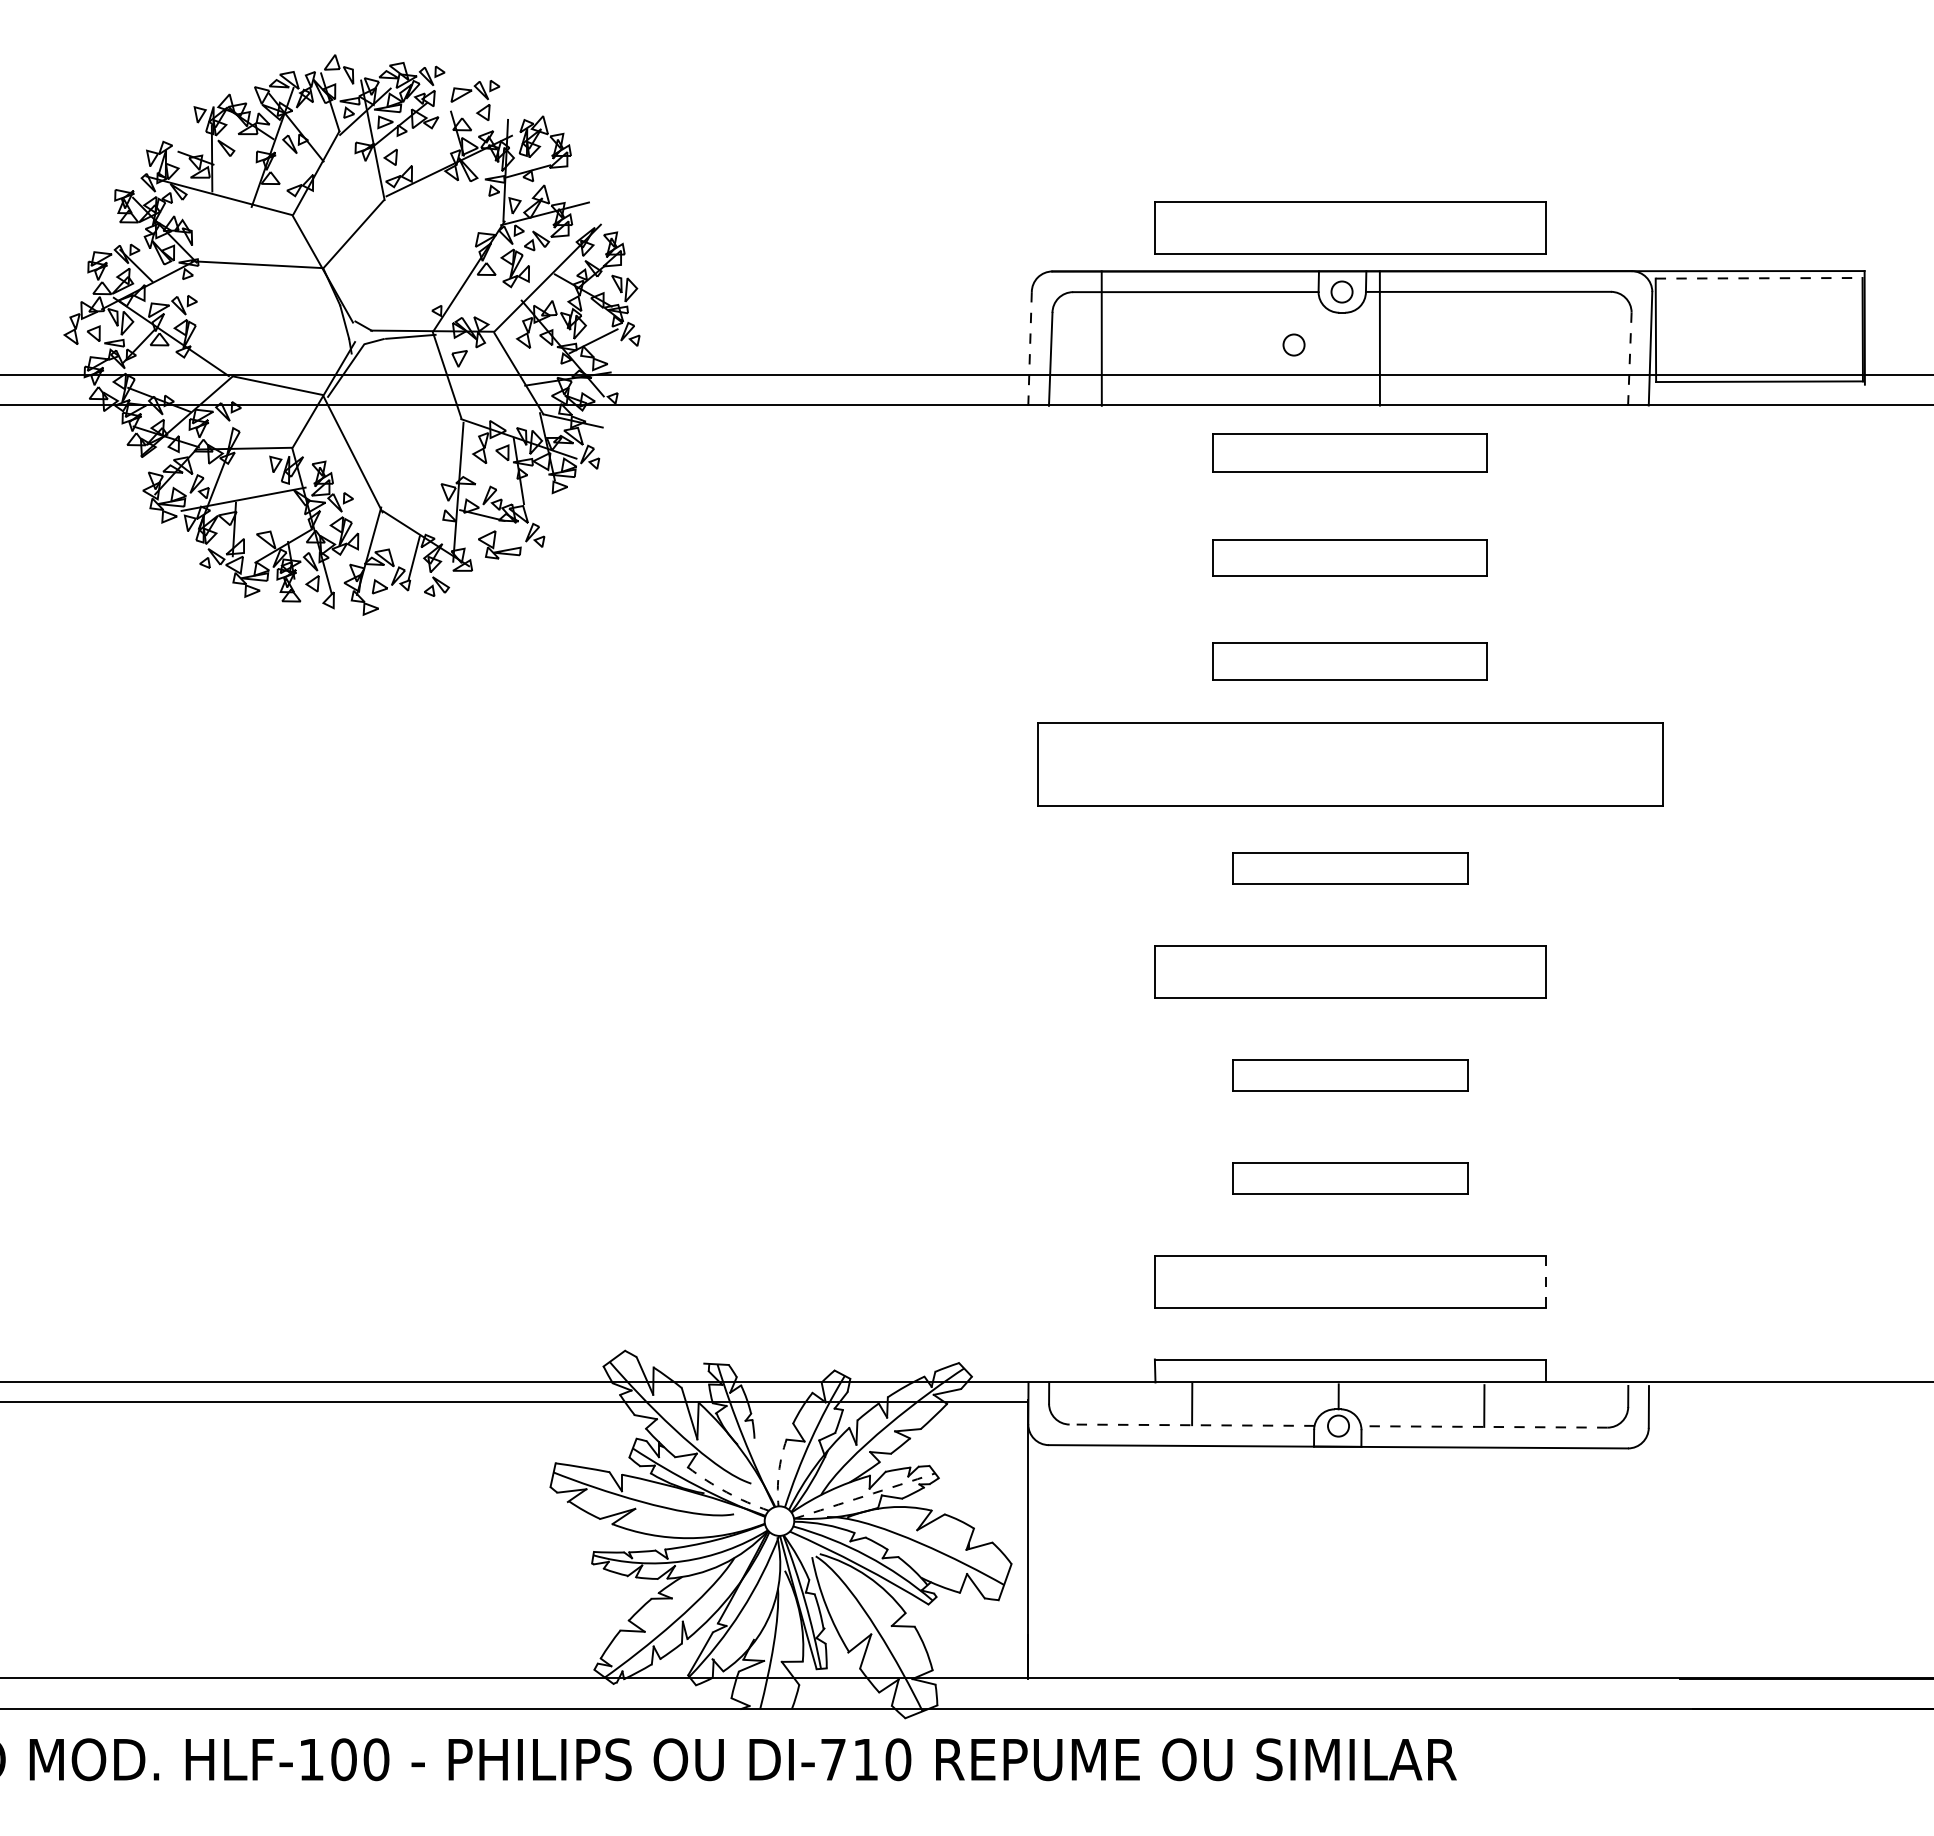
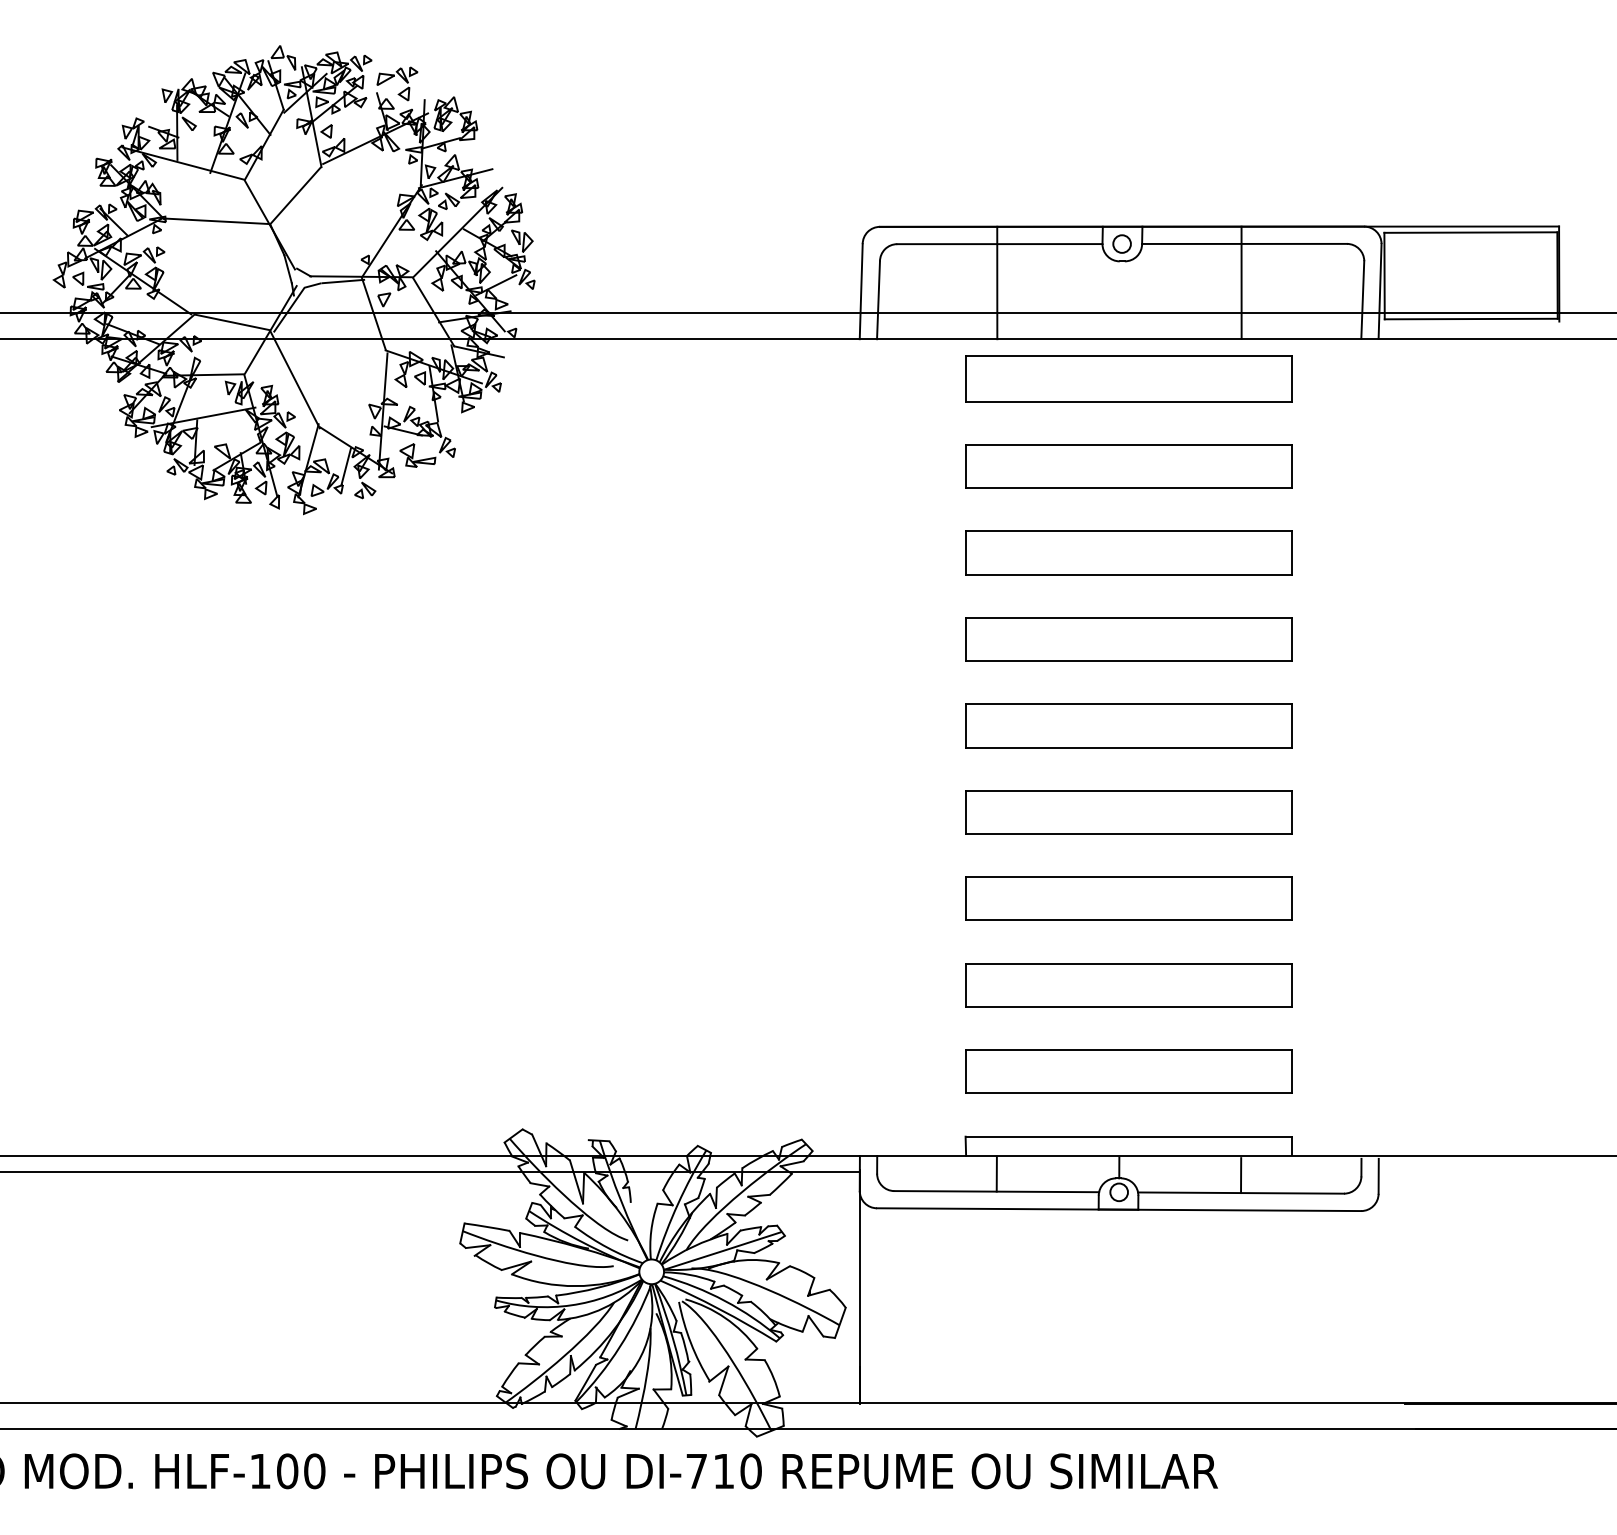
part: (1350, 227) -> (1129, 190), removed
line: (1759, 278) -> (1471, 232), dashed -> solid
line: (1101, 338) -> (997, 282), moved
line: (1379, 338) -> (1241, 282), moved
circle: (1293, 344) -> (1081, 287), removed
line: (1030, 348) -> (861, 291), dashed -> solid
line: (1629, 359) -> (1362, 300), dashed -> solid
part: (1349, 452) -> (1128, 378), size x1.43
part: (1349, 557) -> (1128, 466), size x1.43
part: (1349, 661) -> (1128, 553), size x1.43
part: (1350, 764) -> (1129, 639), size x0.62
part: (1350, 867) -> (1129, 725), size x1.67
part: (1350, 1074) -> (1129, 898), size x1.67
part: (1350, 1178) -> (1129, 985), size x1.67
line: (1545, 1281) -> (1292, 1071), dashed -> solid
line: (1191, 1425) -> (996, 1191), dashed -> solid
line: (1483, 1426) -> (1240, 1192), dashed -> solid
arc: (778, 1472) -> (650, 1231), dashed -> solid
arc: (726, 1492) -> (607, 1247), dashed -> solid
arc: (864, 1496) -> (722, 1251), dashed -> solid

